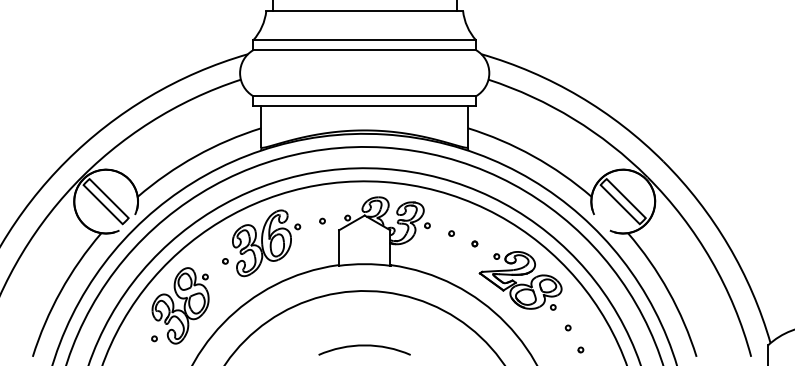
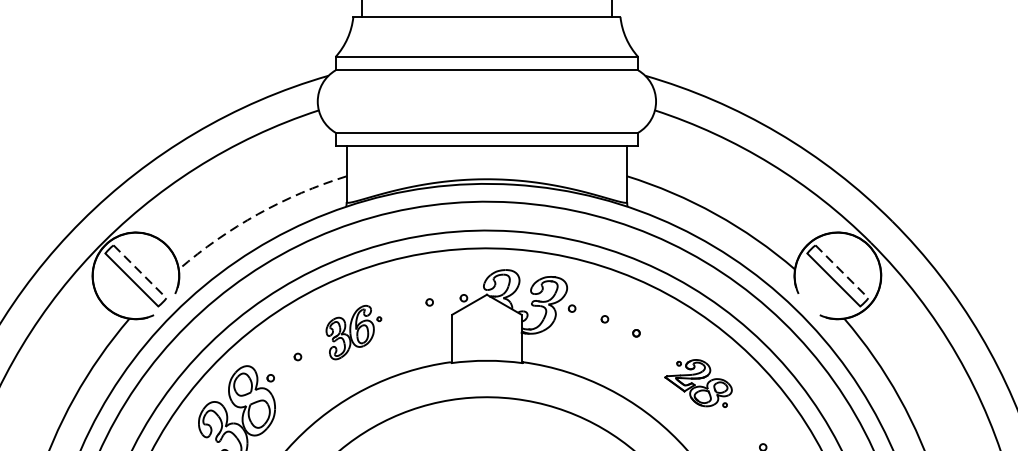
arc: (196, 156) -> (258, 214), solid -> dashed
line: (109, 198) -> (140, 271), solid -> dashed
line: (626, 198) -> (842, 271), solid -> dashed
part: (266, 243) -> (353, 332), size x0.6
part: (520, 280) -> (698, 382), size x0.6

